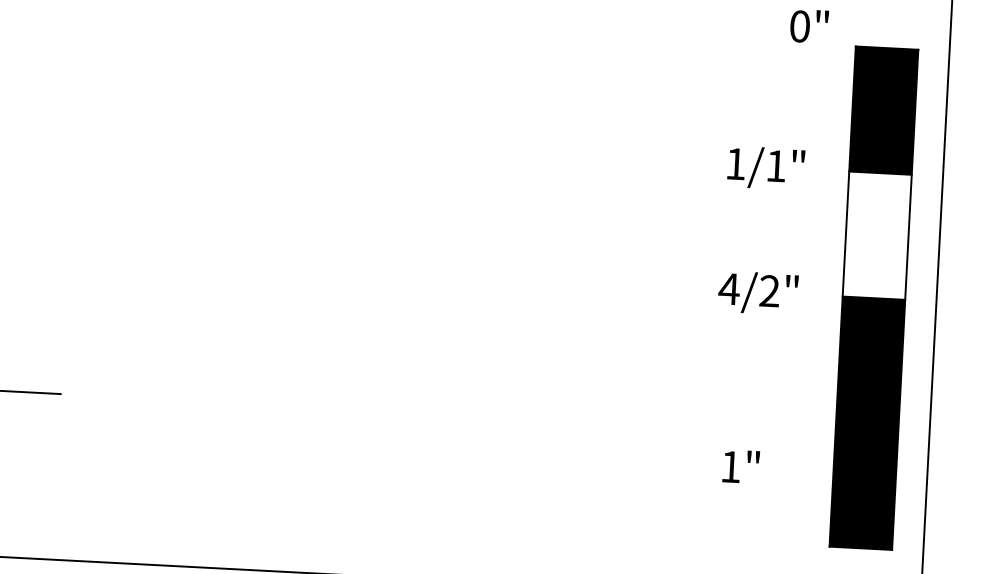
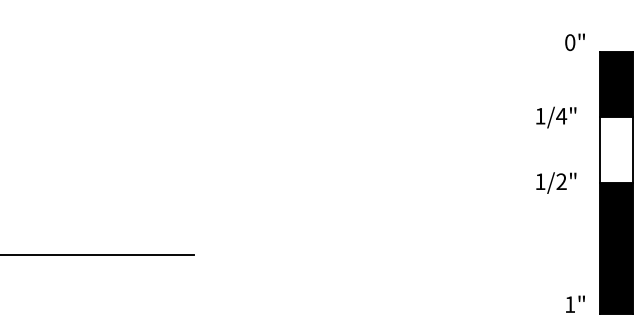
text: (776, 166) -> (561, 116), 1/1" -> 1/4"
text: (727, 288) -> (539, 181), 4/2" -> 1/2"
text: (741, 465) -> (575, 303), moved

